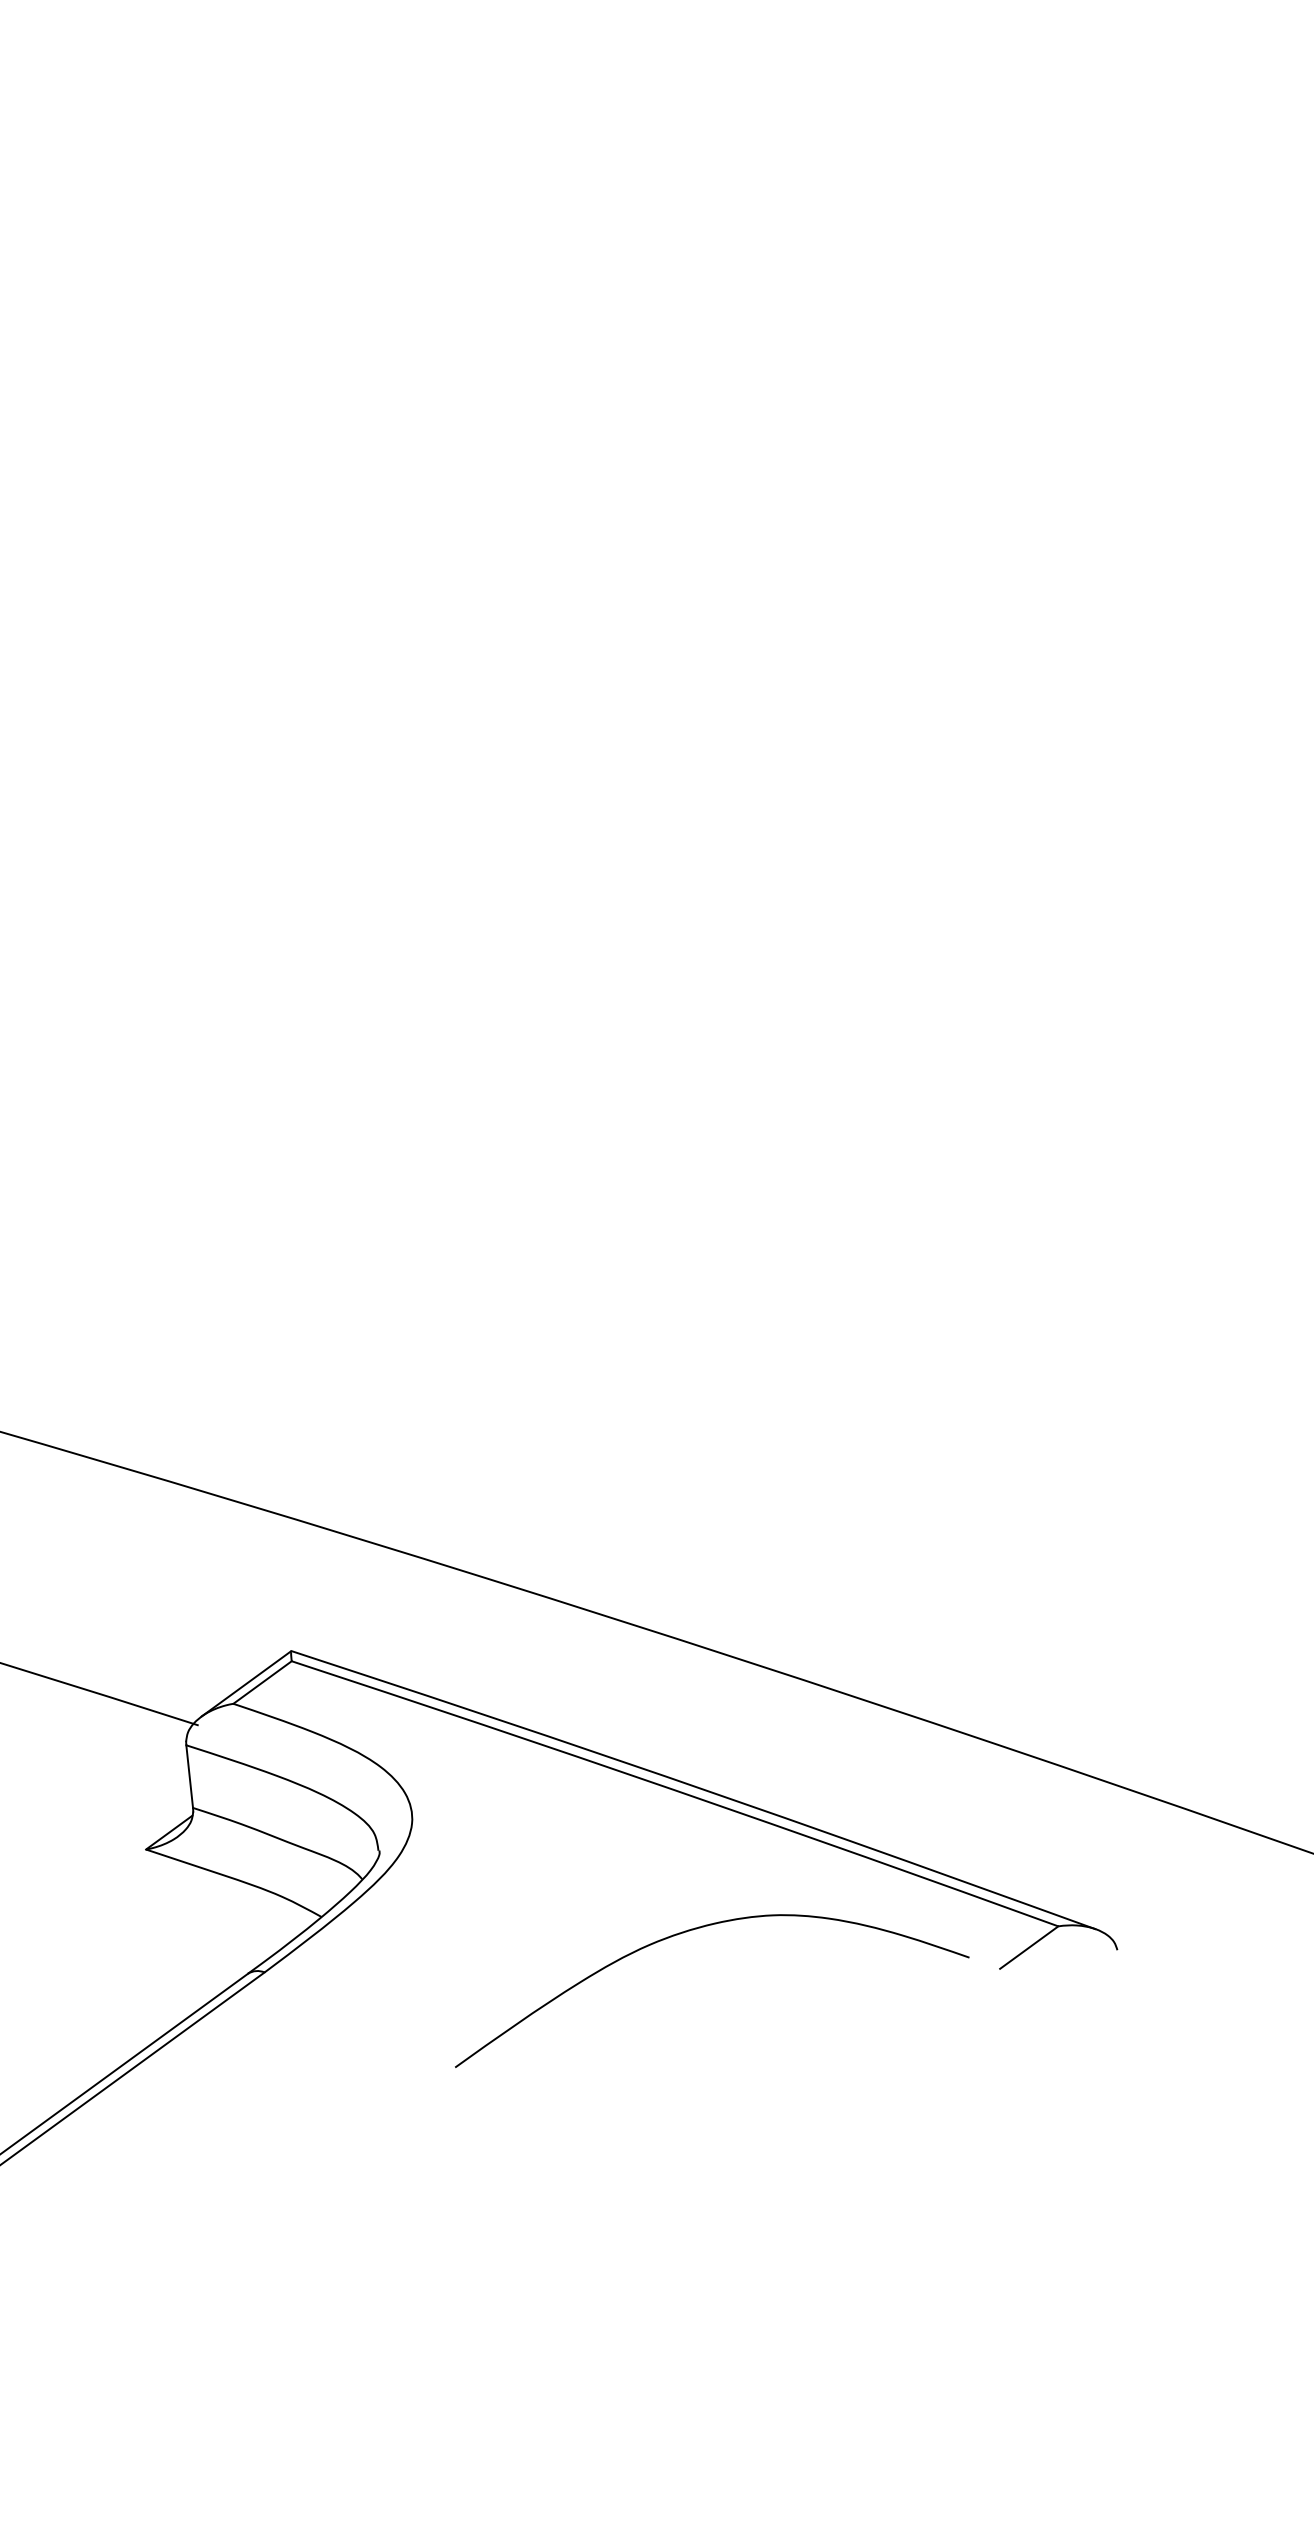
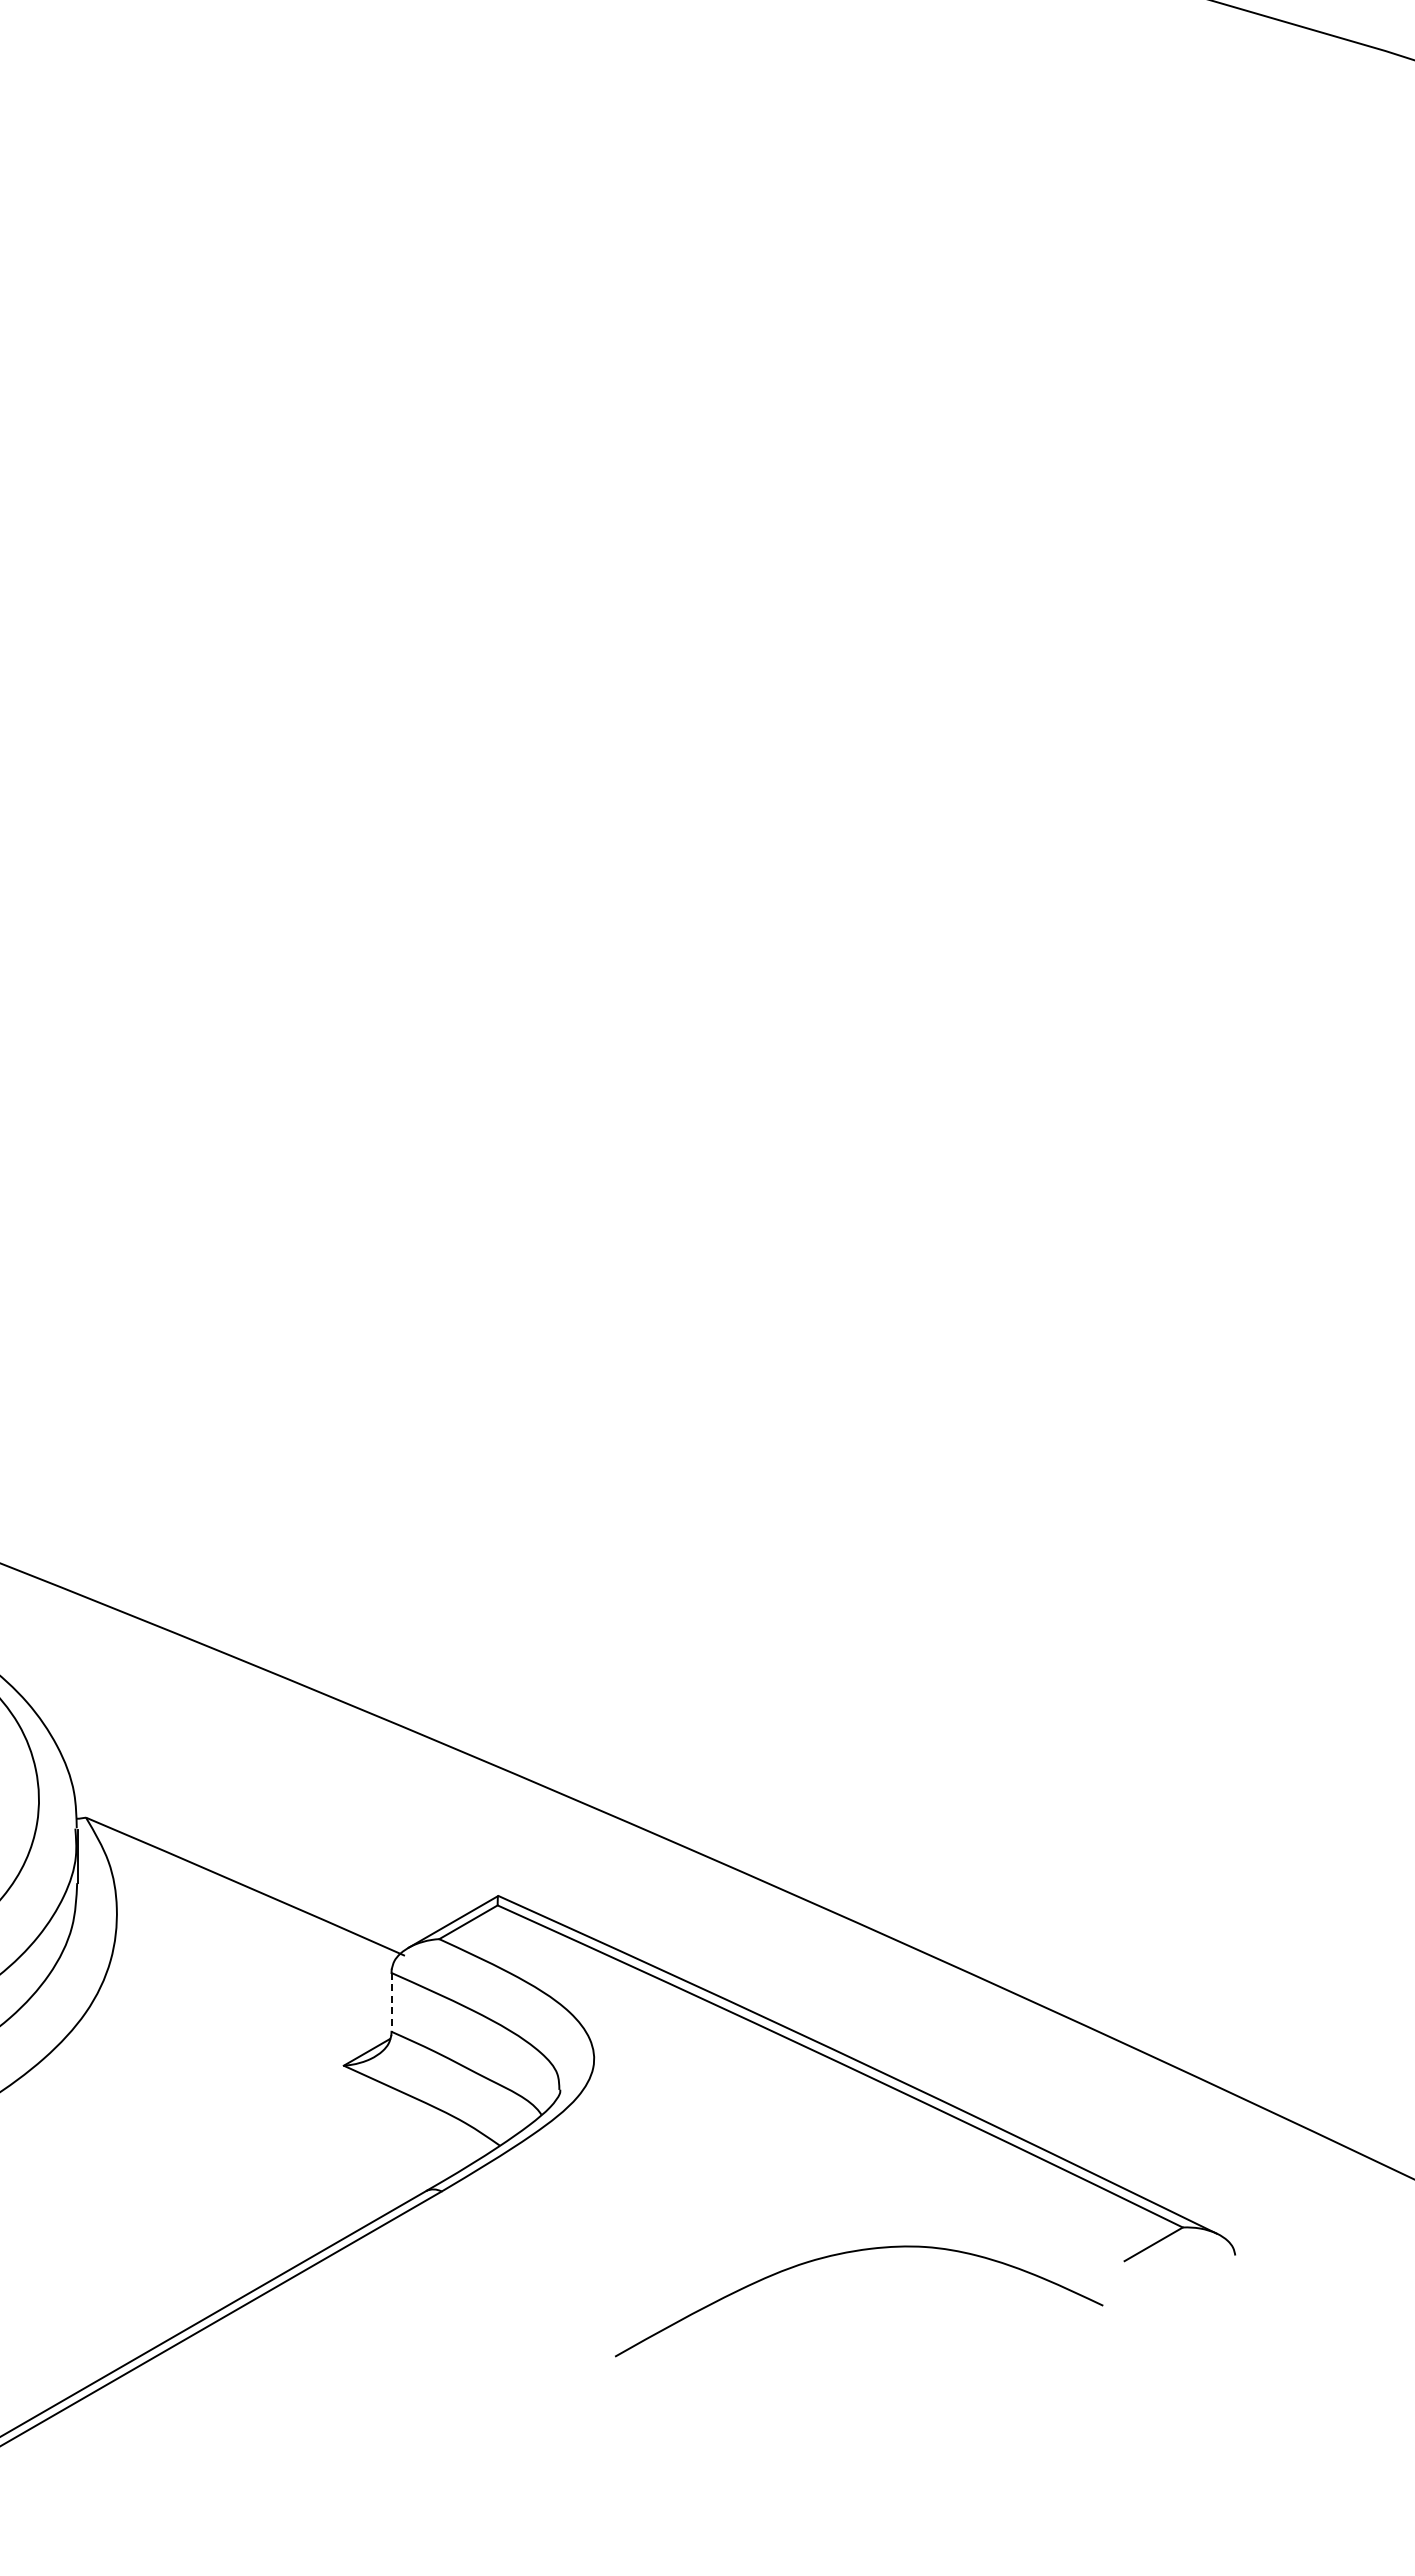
line: (189, 1776) -> (391, 2002), solid -> dashed
curve: (692, 1931) -> (848, 2253), moved

